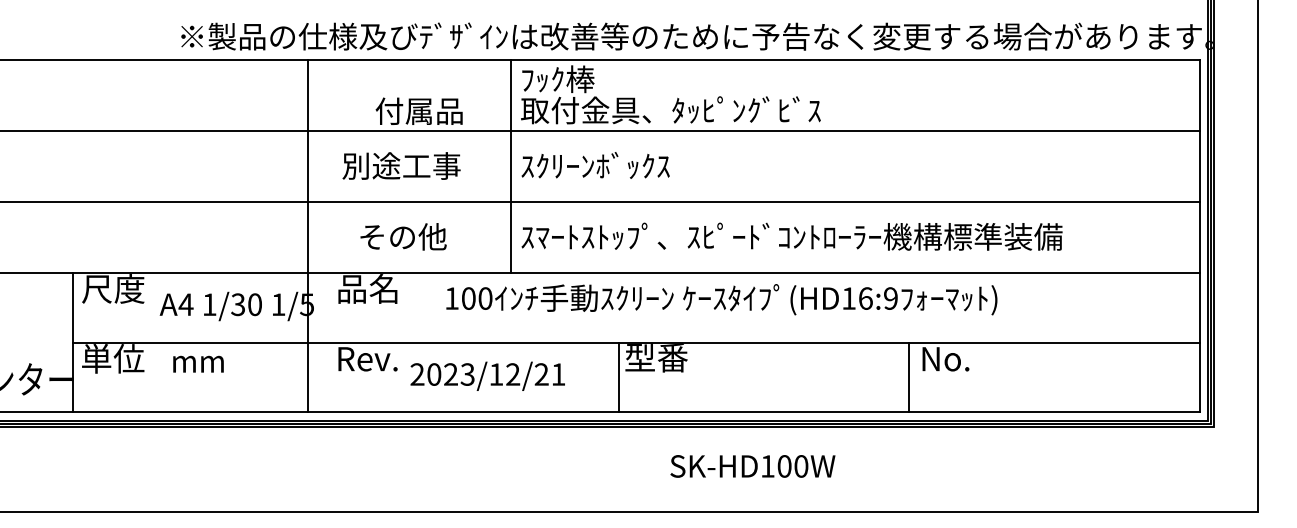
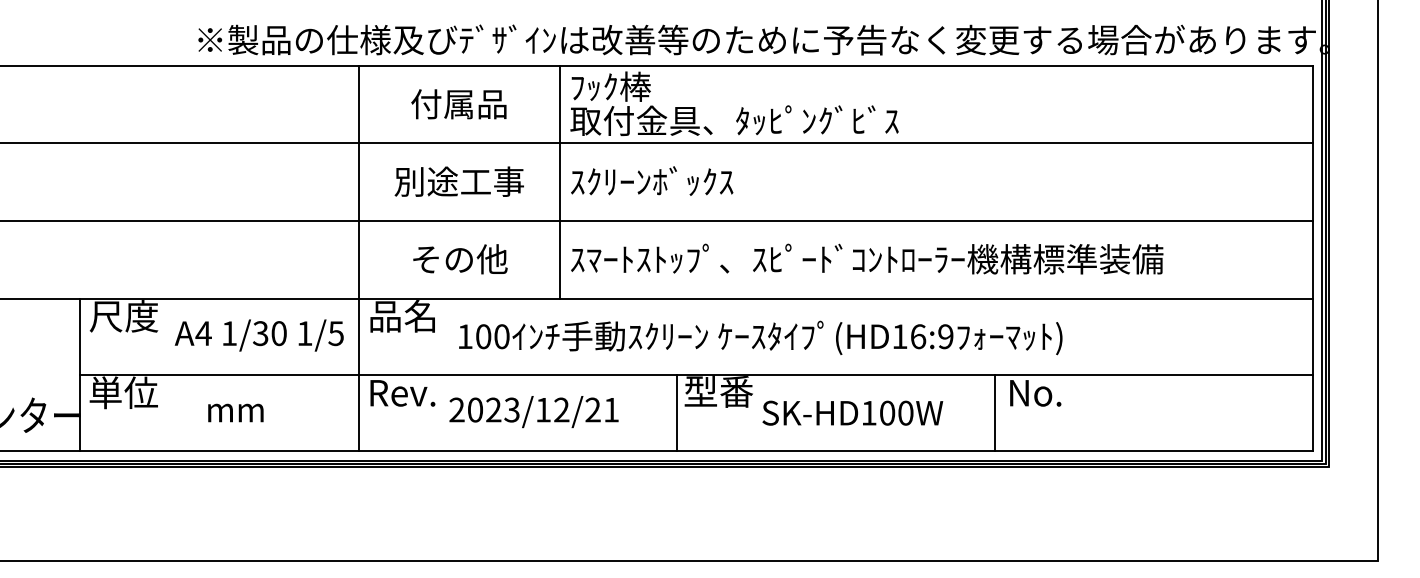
text: (418, 110) -> (458, 103), moved
text: (401, 165) -> (459, 181), moved
line: (308, 236) -> (359, 258), moved
text: (403, 236) -> (460, 258), moved
text: (721, 299) -> (760, 337), moved
text: (198, 363) -> (235, 412), moved
text: (752, 466) -> (852, 413), moved

